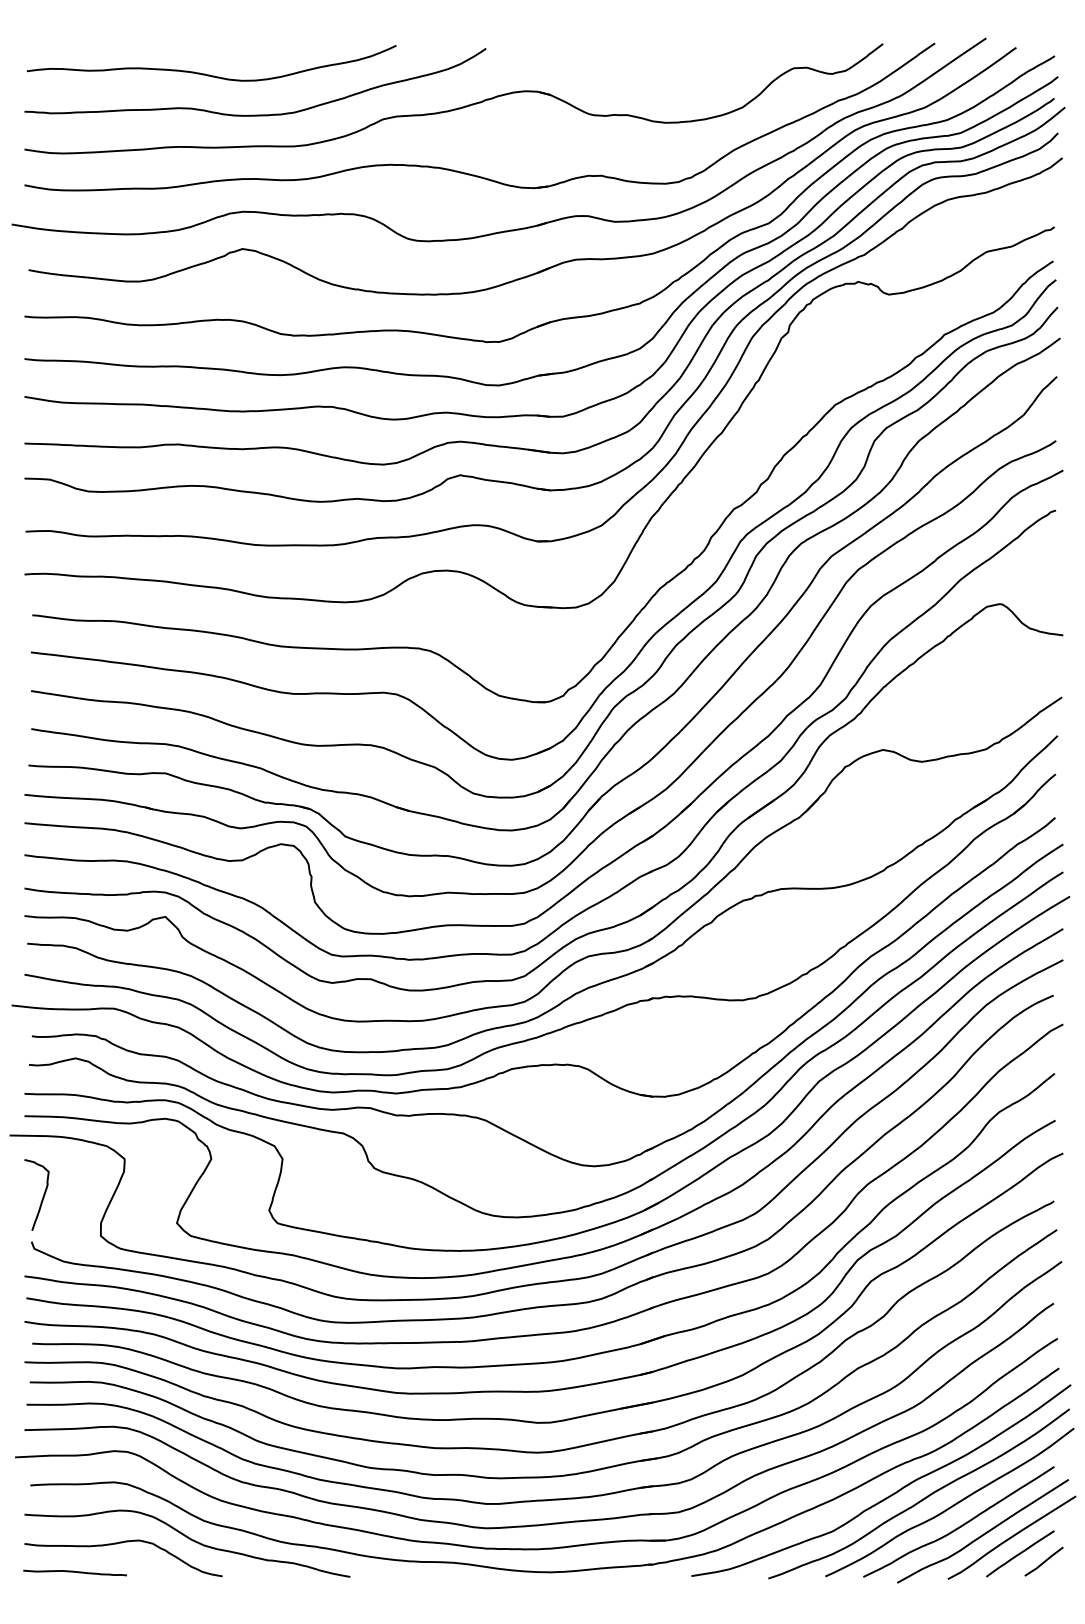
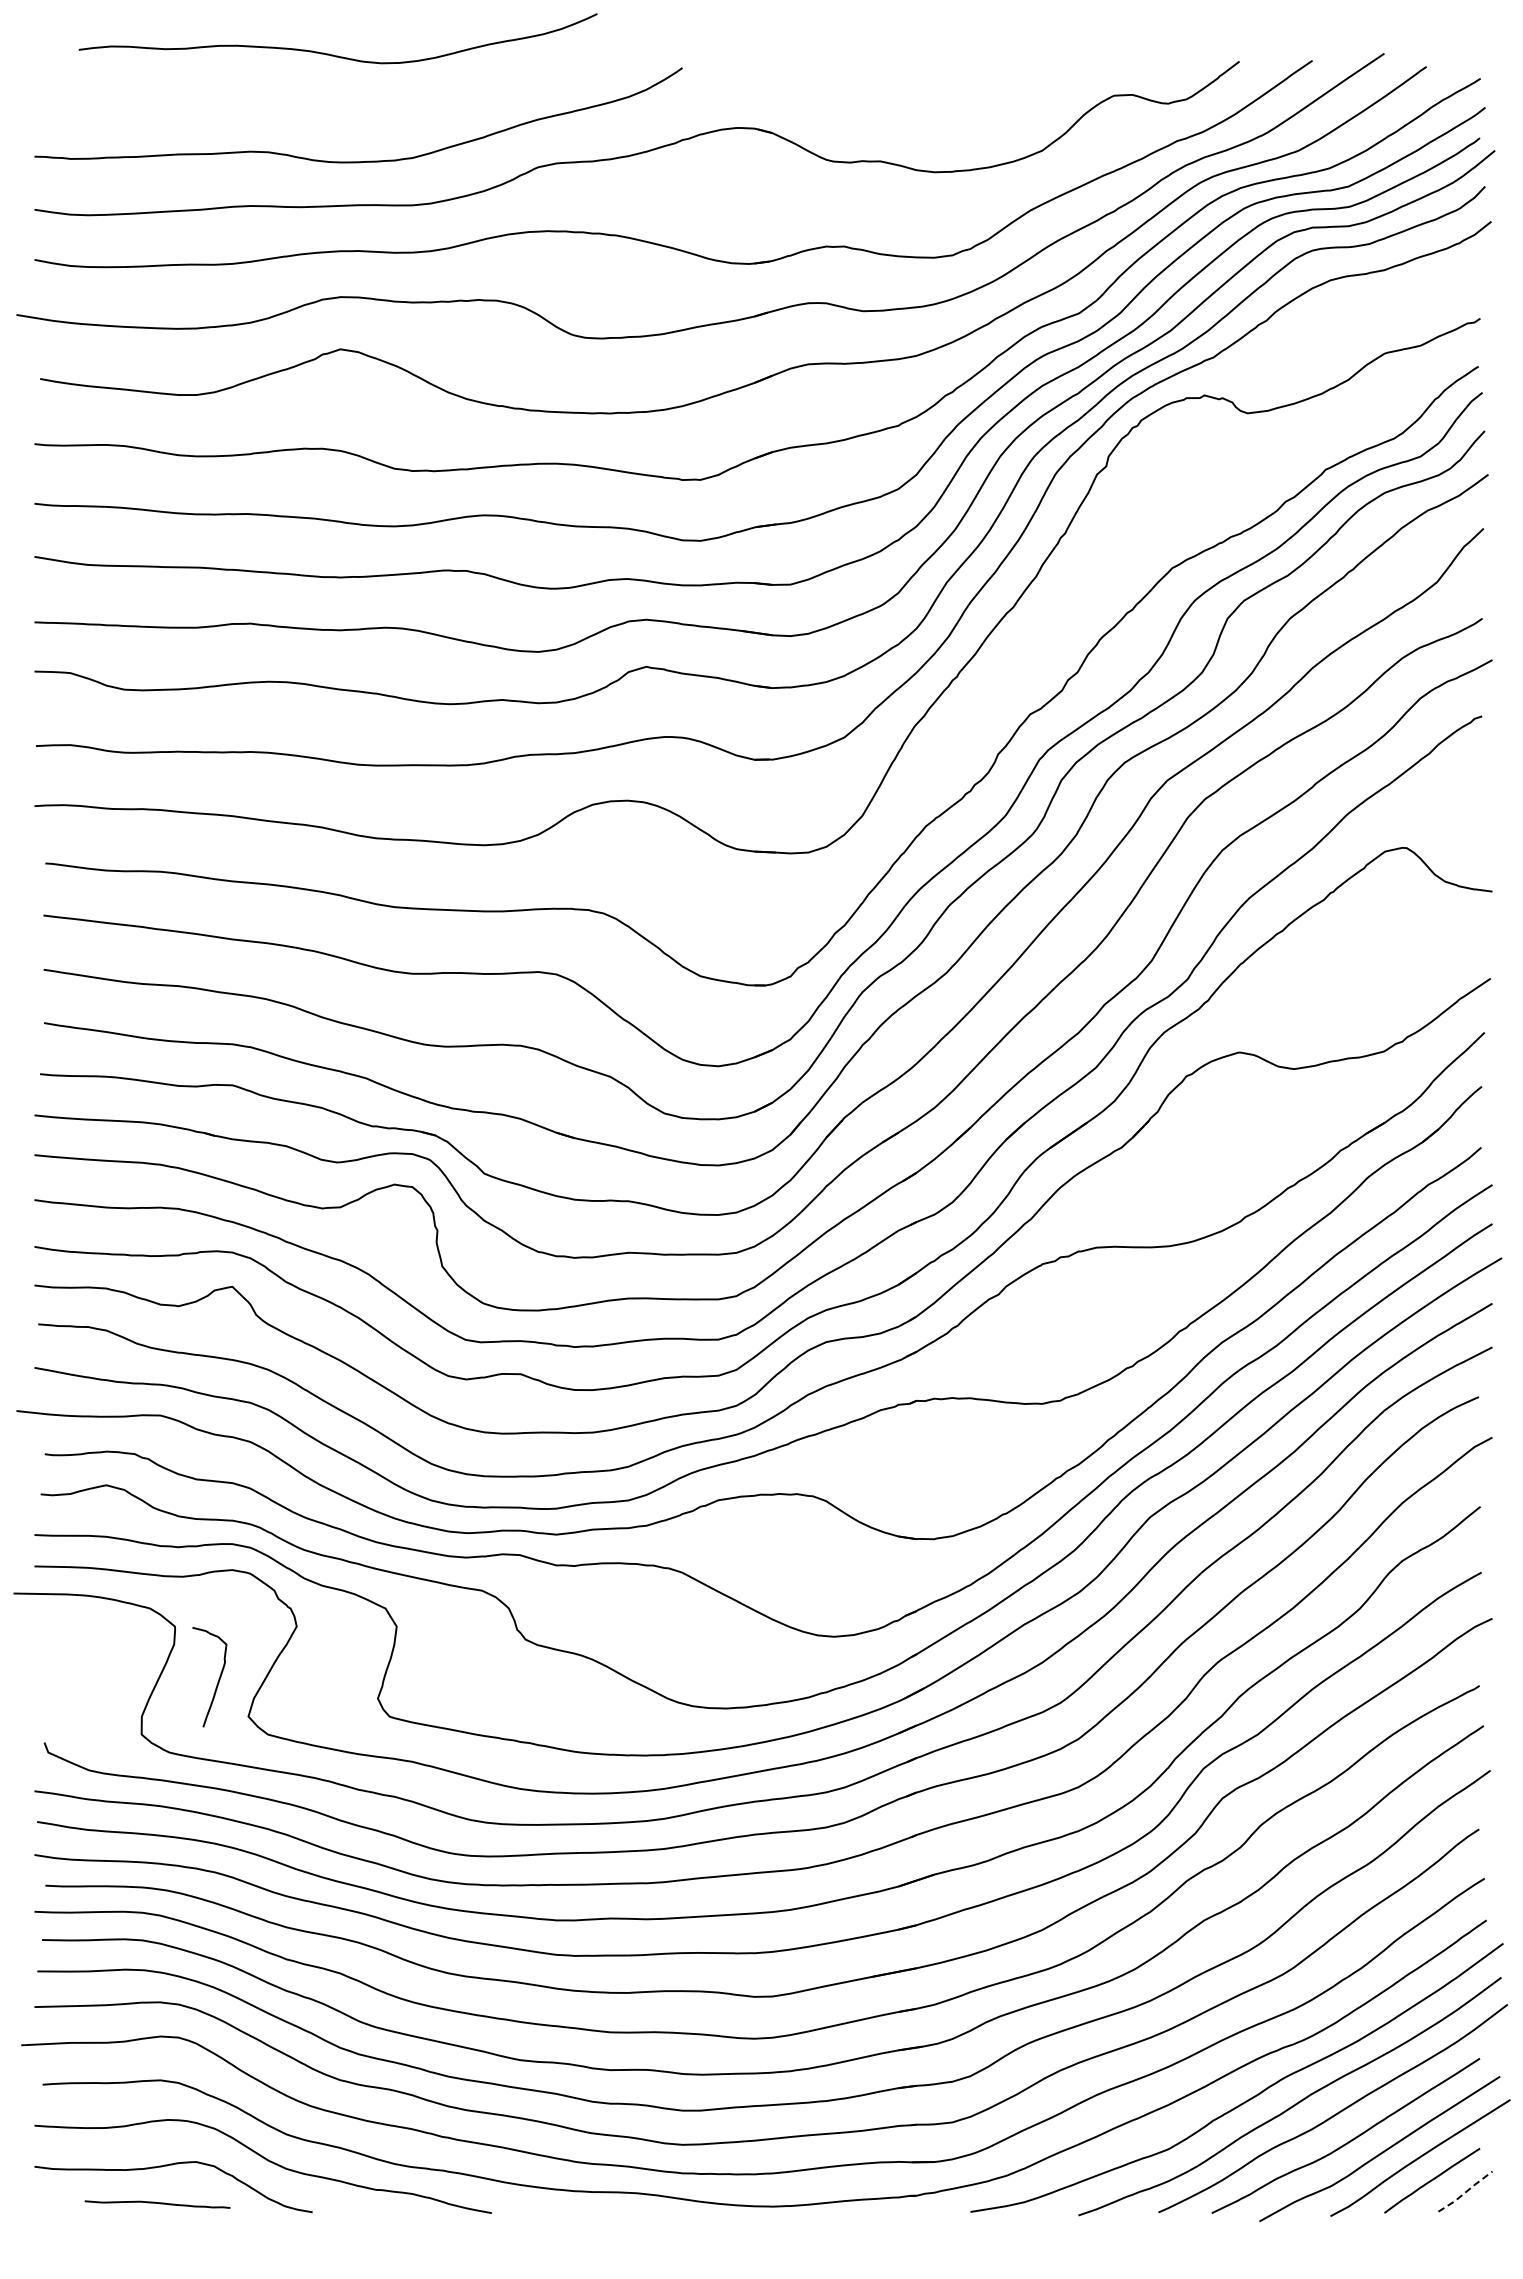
curve: (208, 74) -> (333, 54), moved
curve: (42, 1198) -> (217, 1681), moved
line: (1044, 1561) -> (1466, 2191), solid -> dashed
curve: (75, 1572) -> (157, 2203), moved

